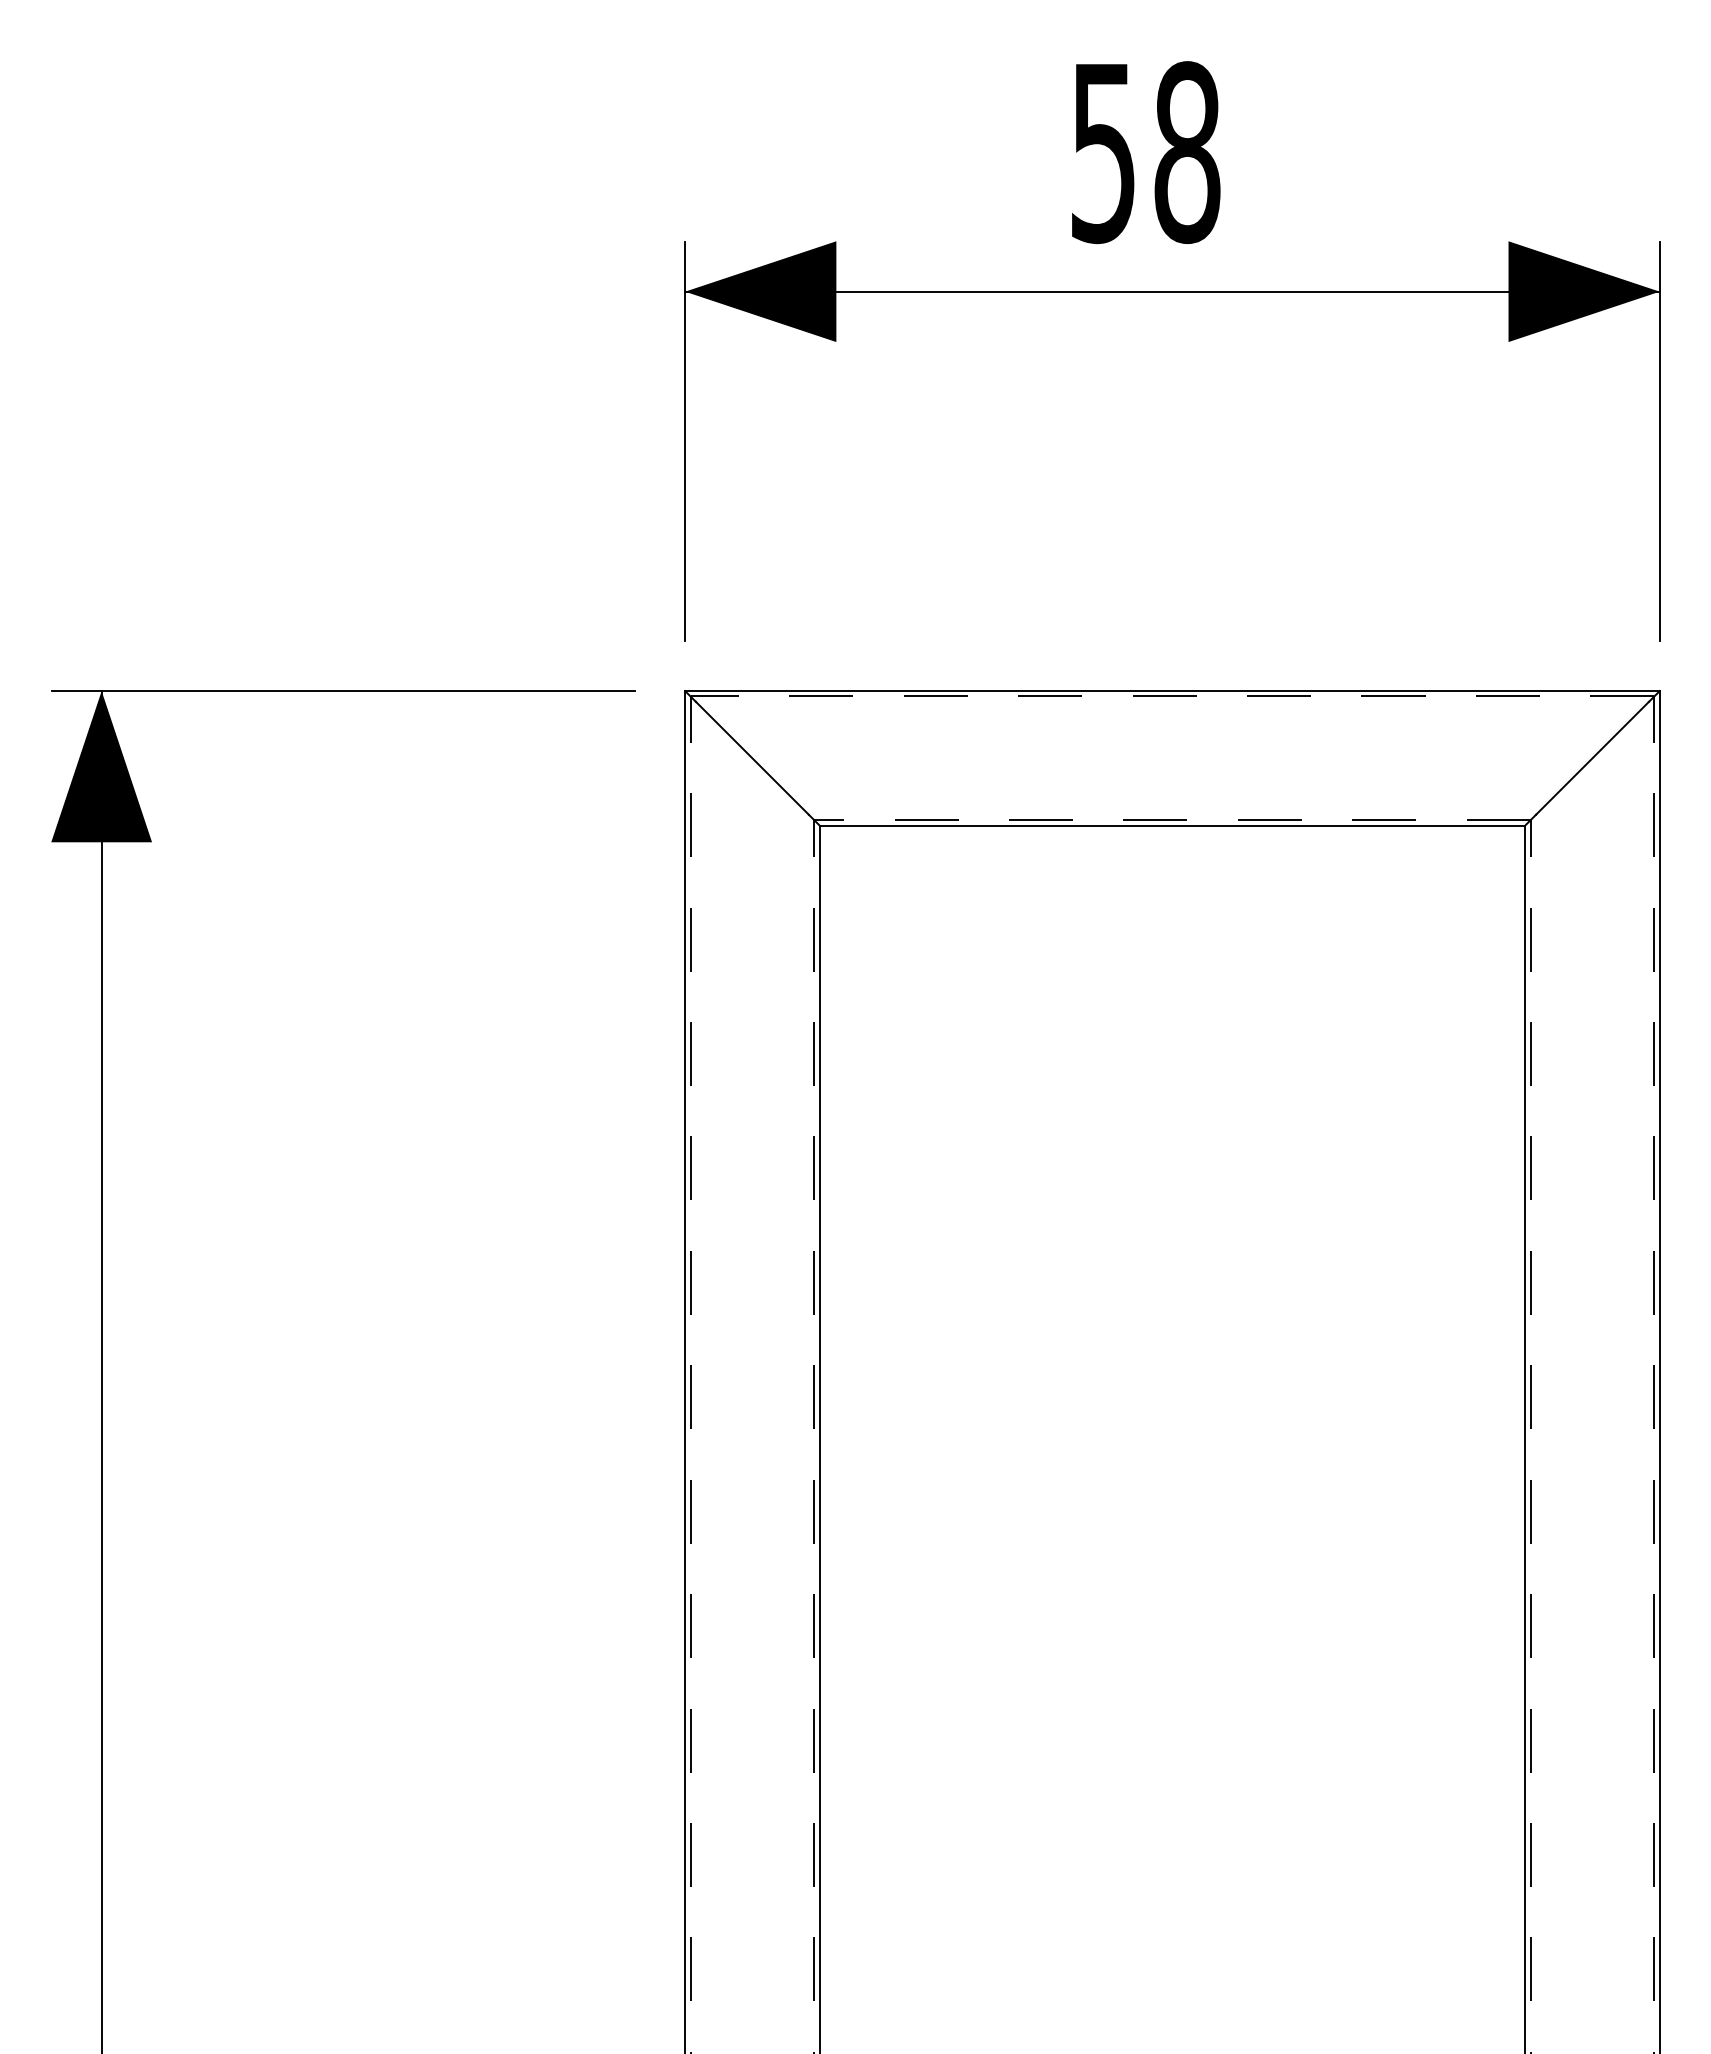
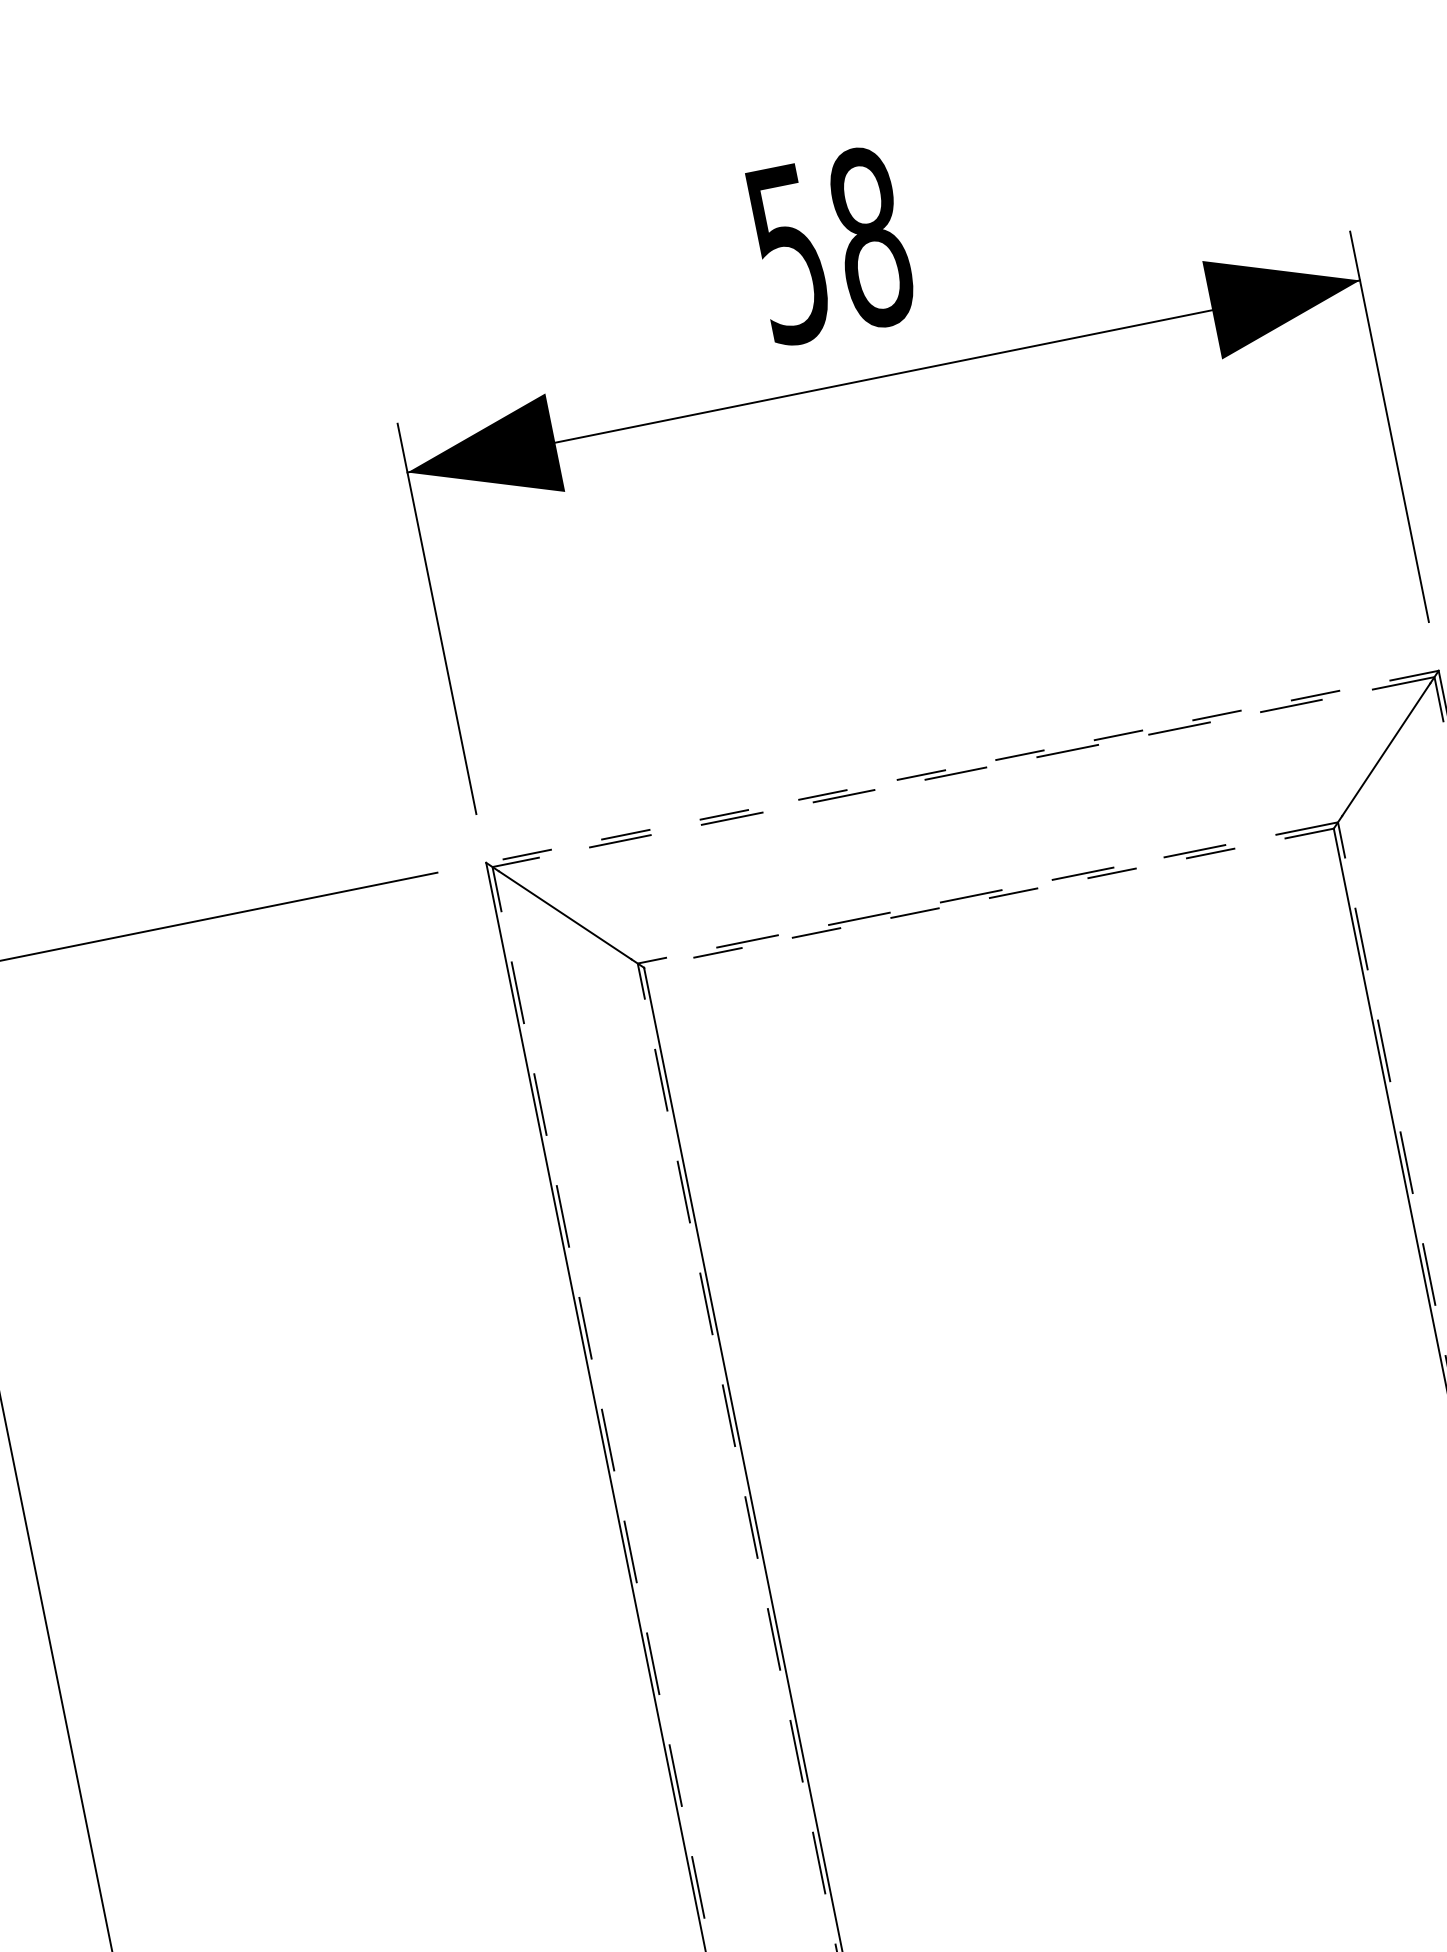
line: (1171, 691) -> (961, 767), solid -> dashed
line: (1172, 825) -> (988, 898), solid -> dashed

